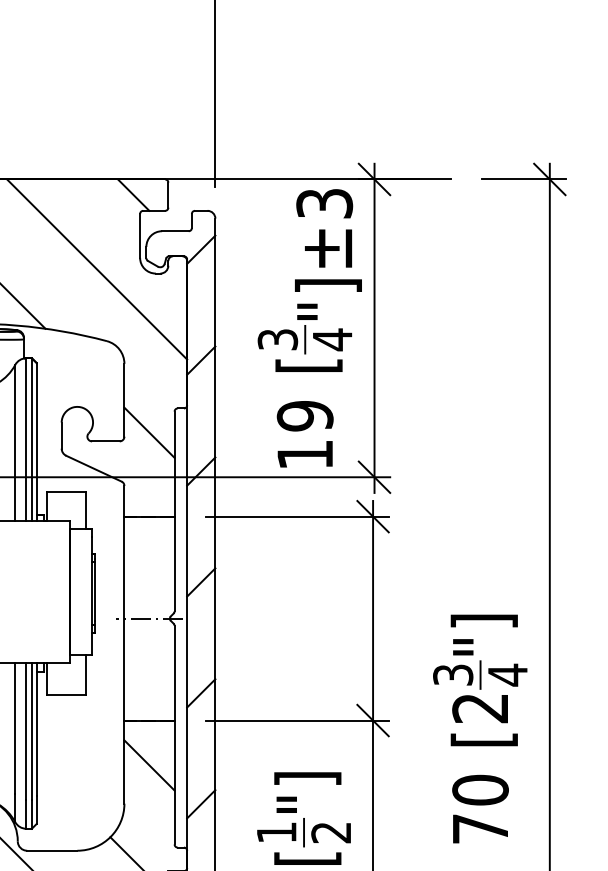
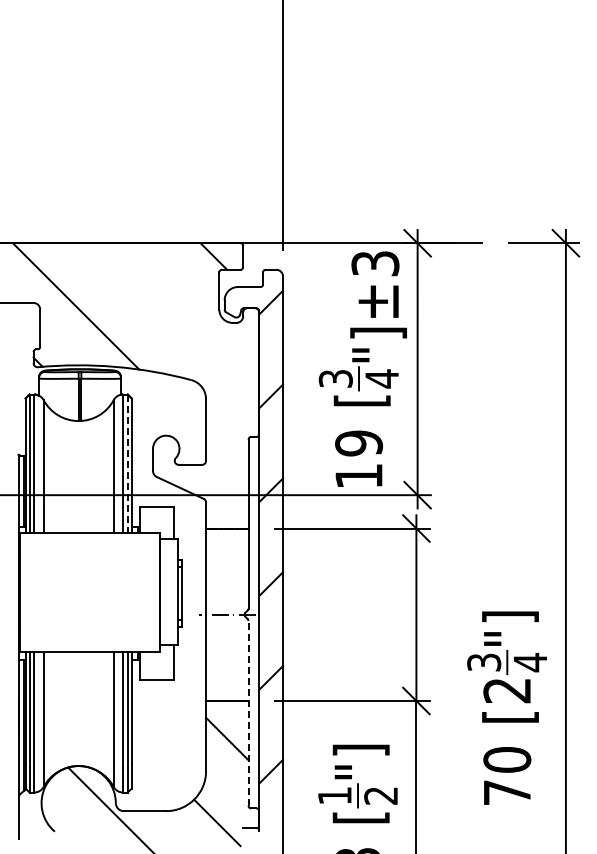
line: (96, 269) -> (182, 319), removed
line: (149, 432) -> (227, 457), removed
line: (31, 439) -> (127, 463), solid -> dashed
line: (174, 734) -> (248, 712), solid -> dashed

